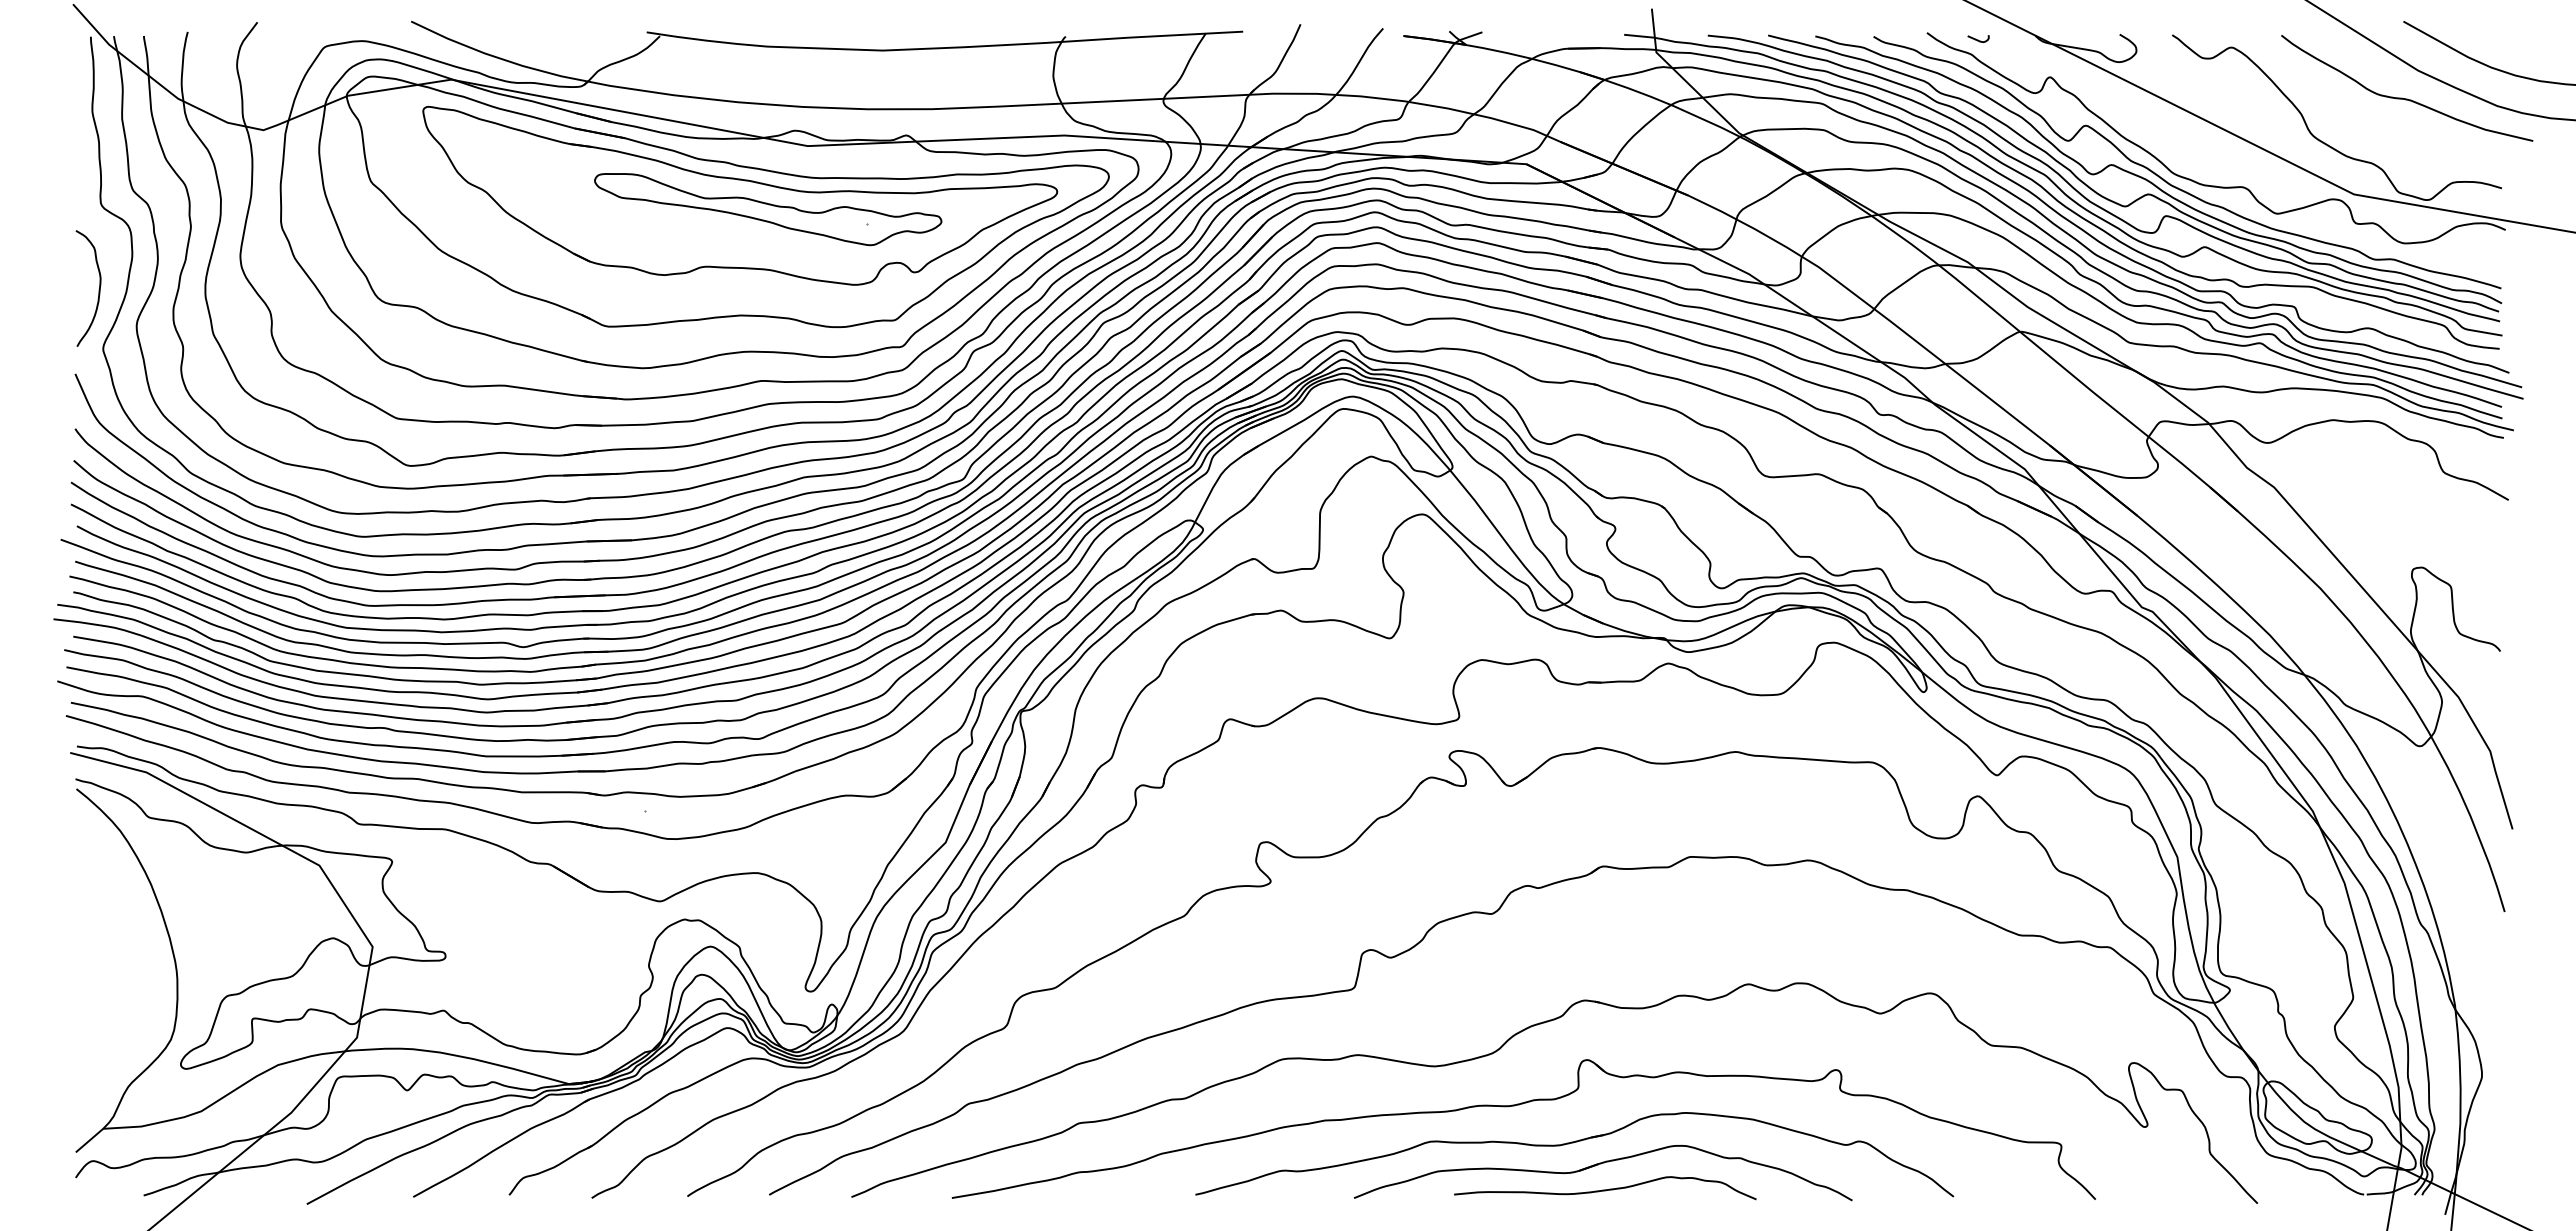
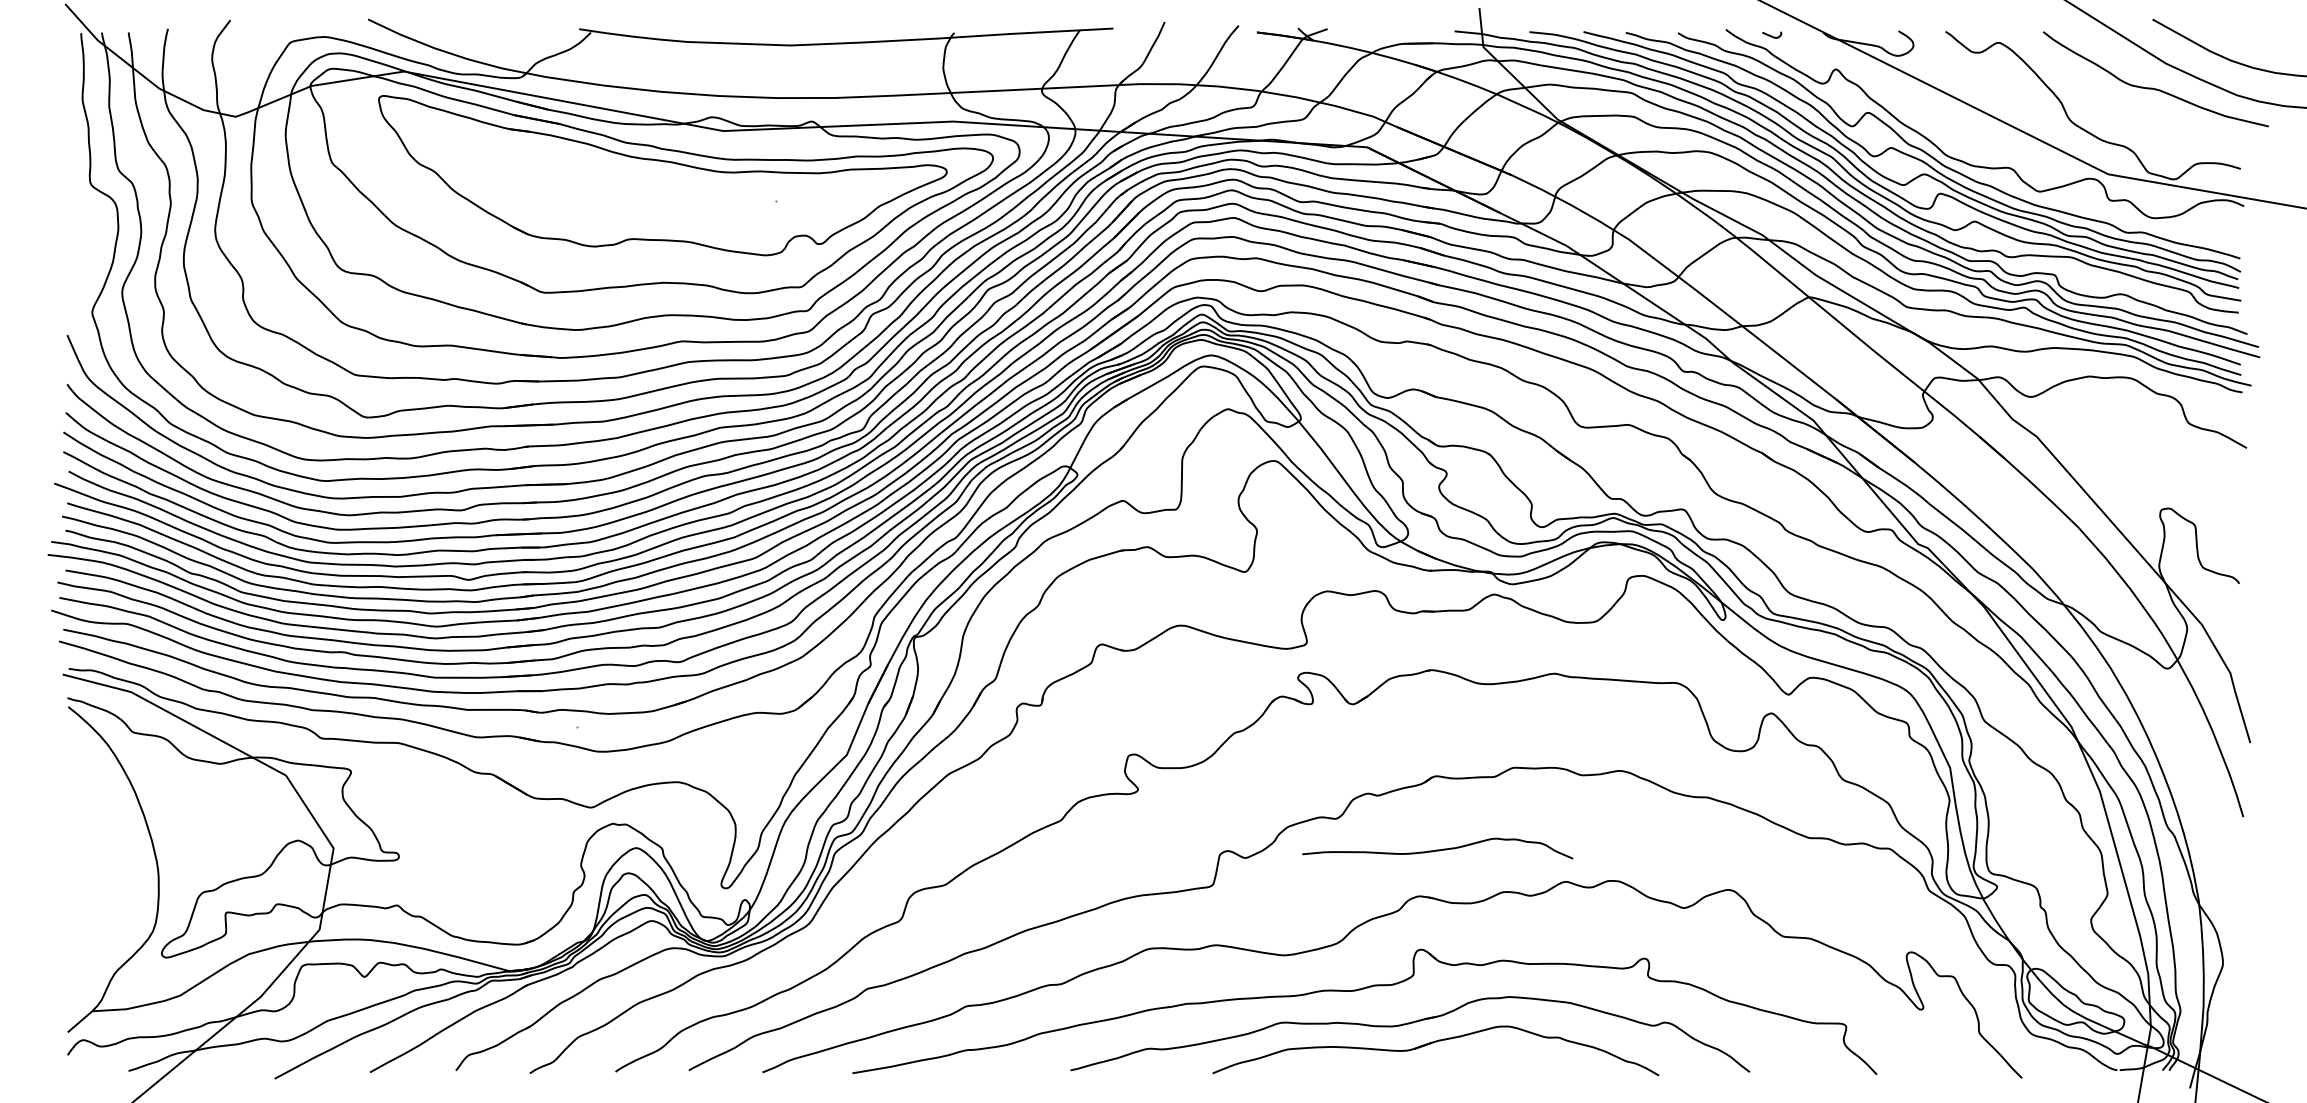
part: (768, 209) -> (688, 187), removed
curve: (98, 289) -> (88, 259), removed
curve: (1605, 1189) -> (1437, 849), moved

